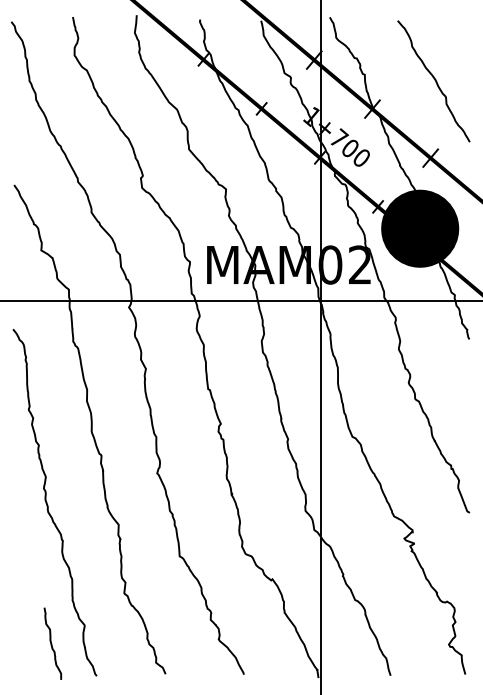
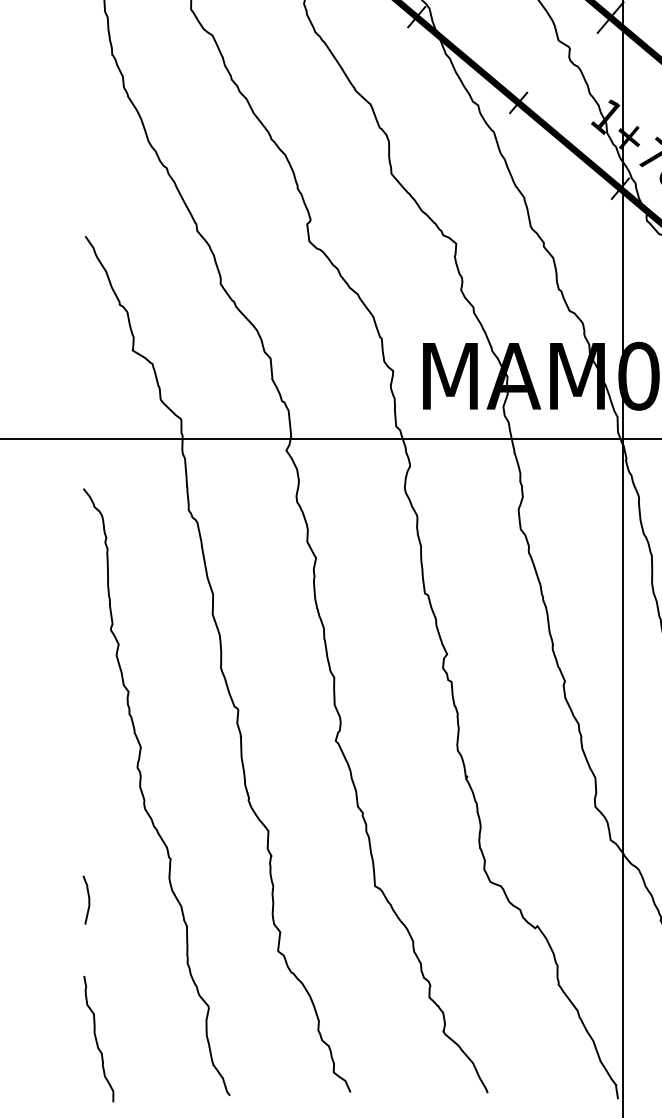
curve: (15, 564) -> (87, 900), added
curve: (52, 643) -> (98, 1038), moved

